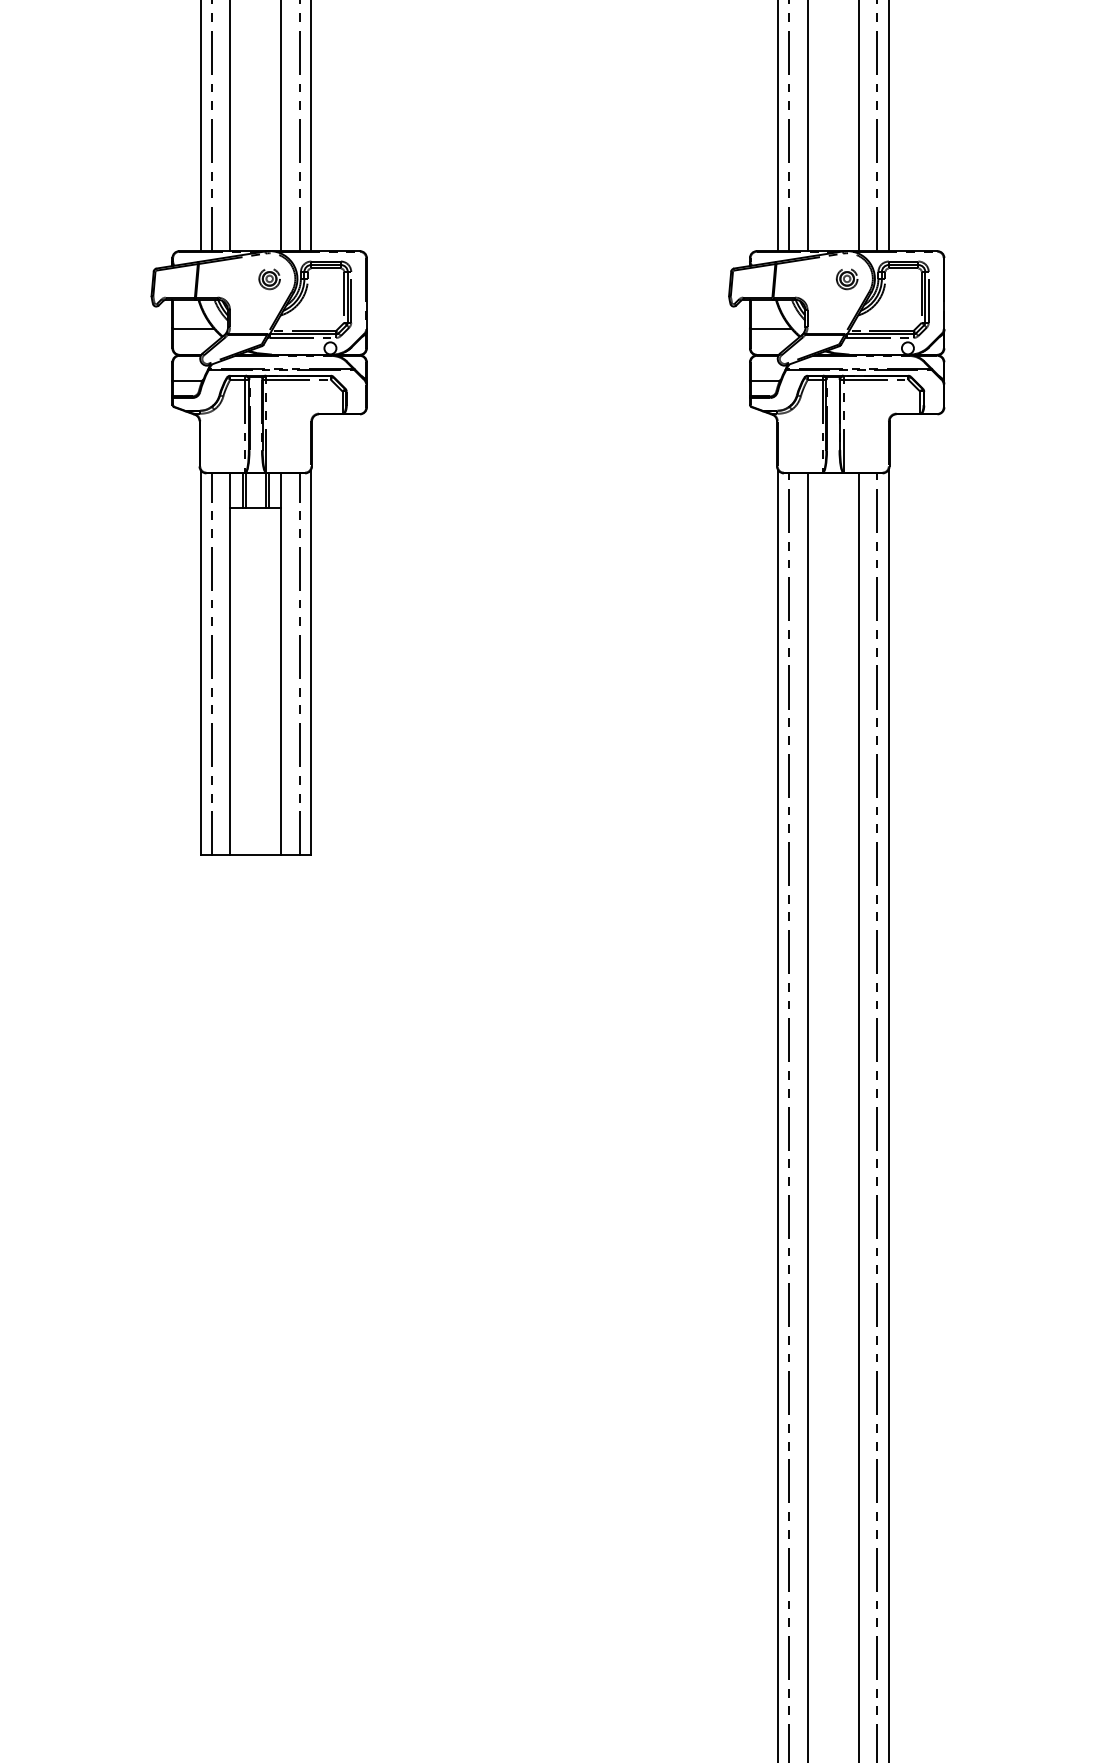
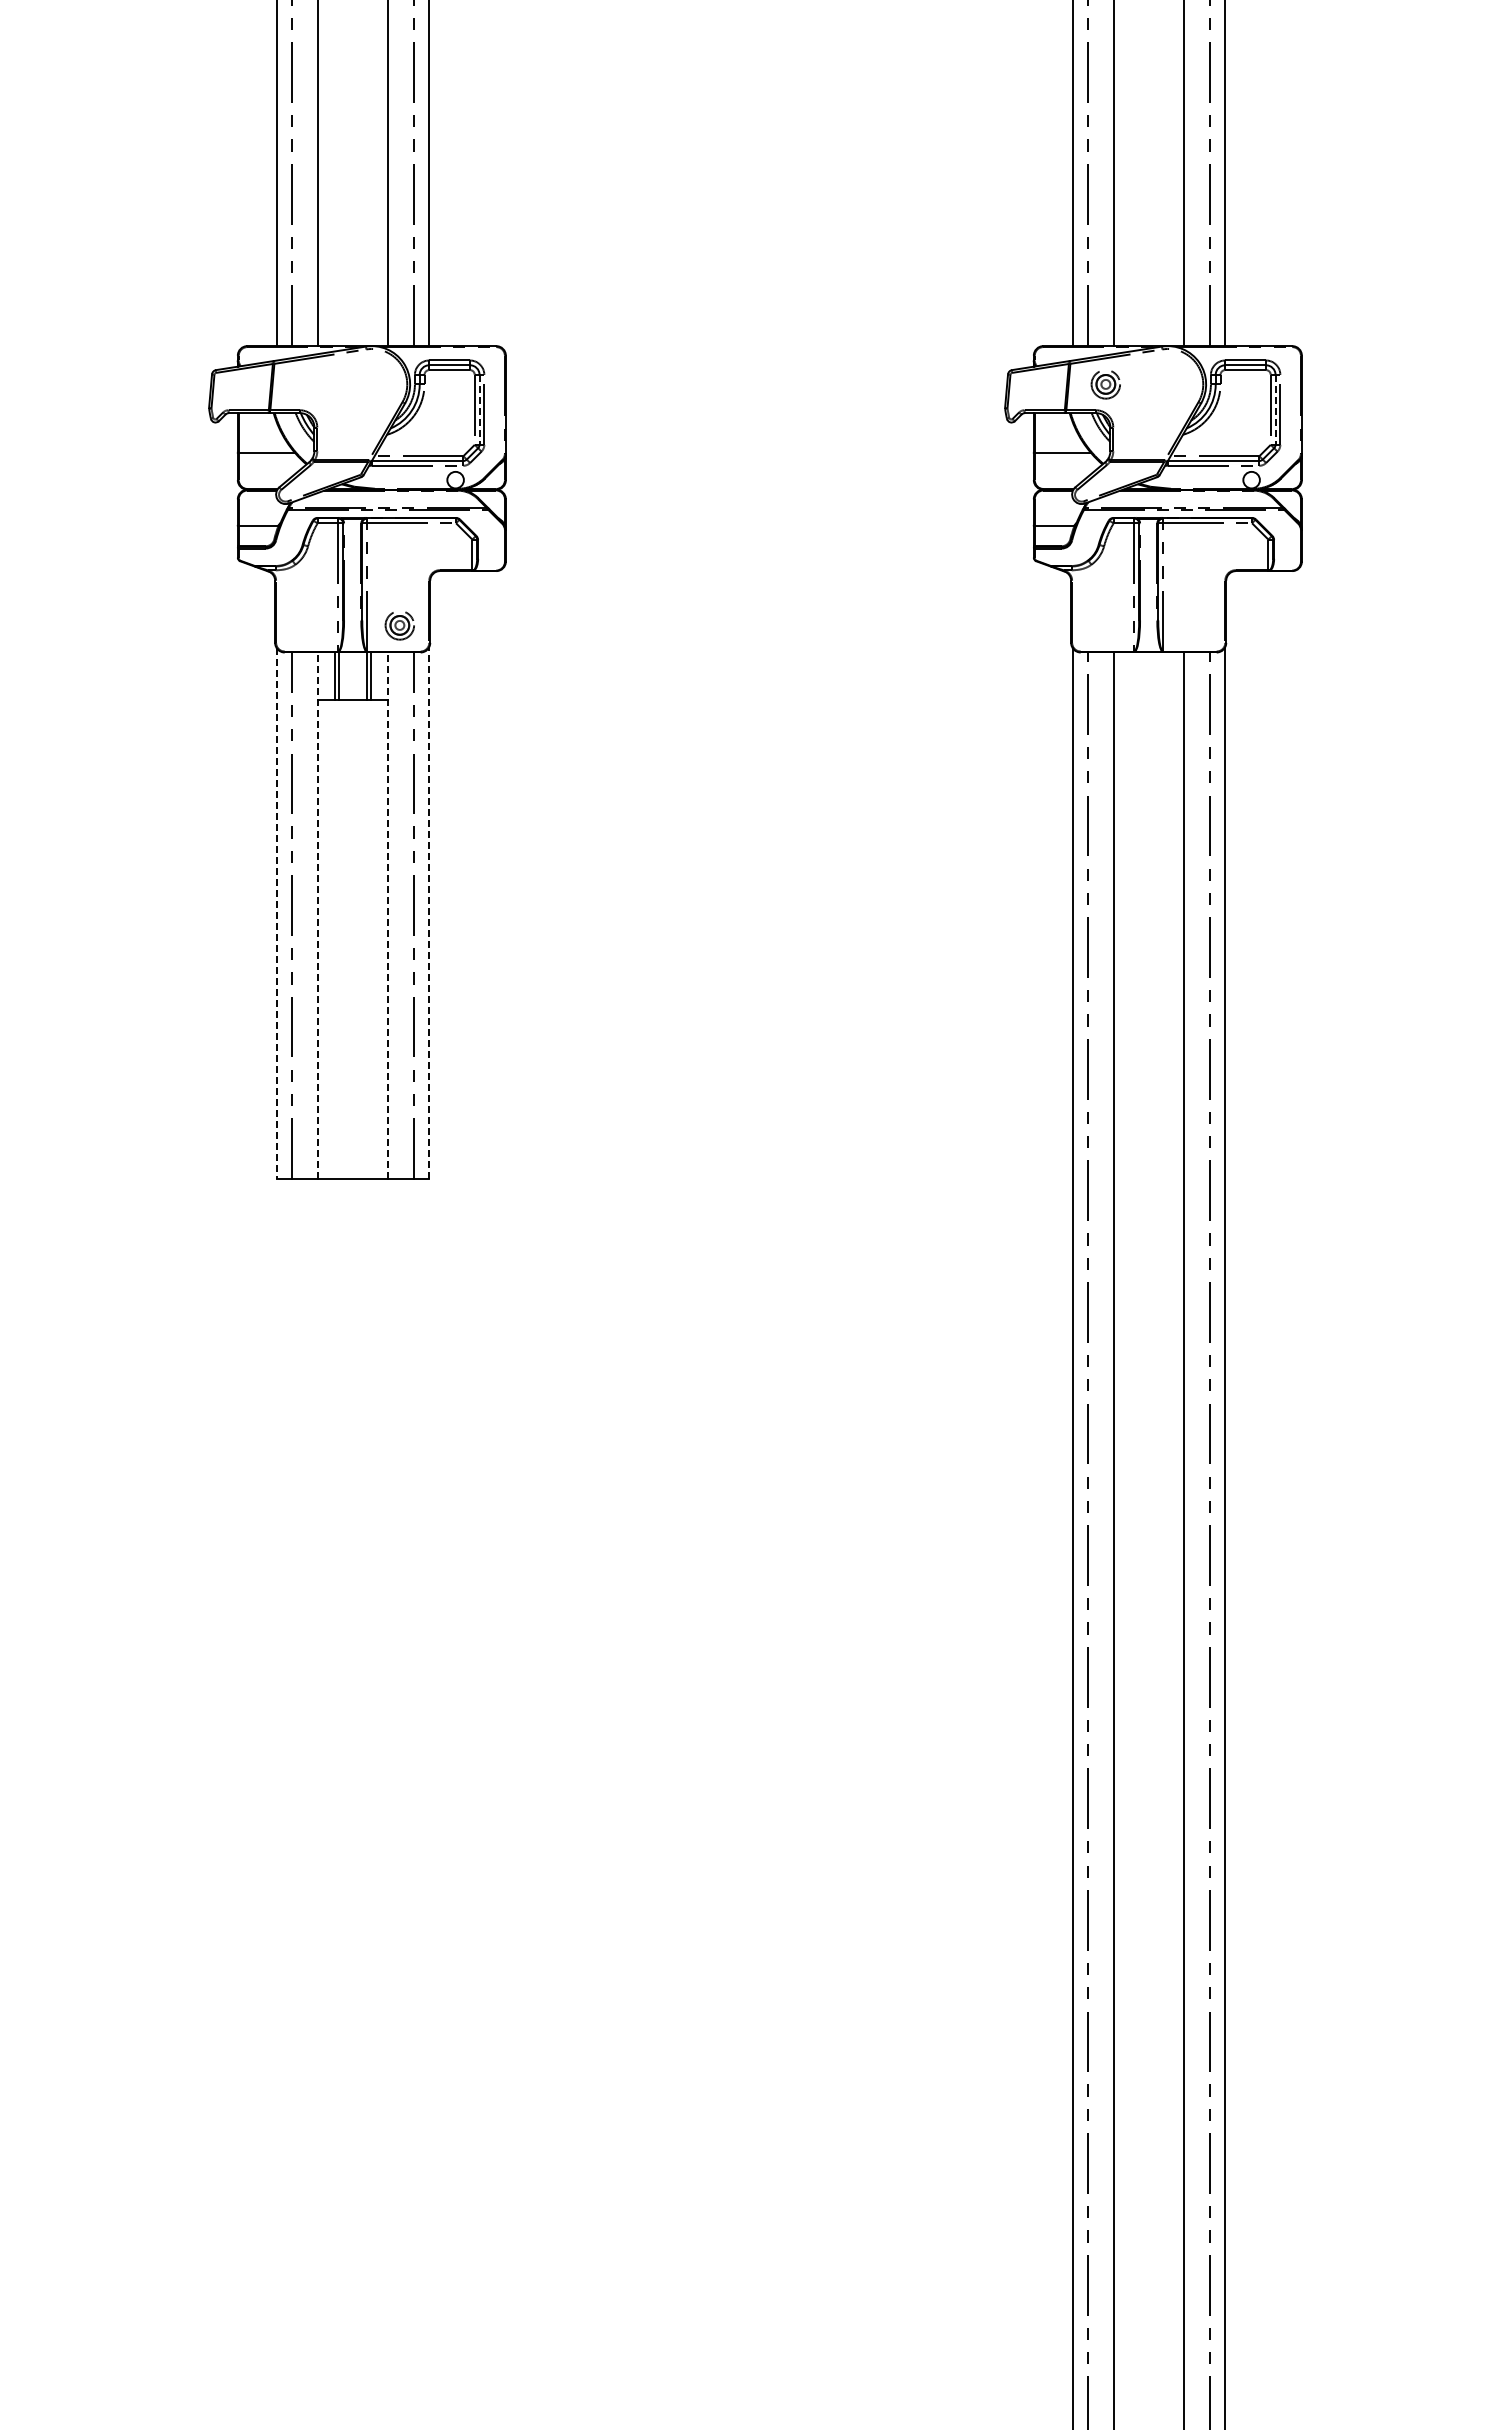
part: (269, 278) -> (399, 625), moved
part: (846, 278) -> (1105, 384), moved
line: (347, 297) -> (479, 409), solid -> dashed
line: (925, 297) -> (1275, 409), solid -> dashed
line: (200, 662) -> (276, 913), solid -> dashed
line: (310, 662) -> (428, 913), solid -> dashed
line: (230, 664) -> (317, 915), solid -> dashed
line: (281, 664) -> (387, 915), solid -> dashed

